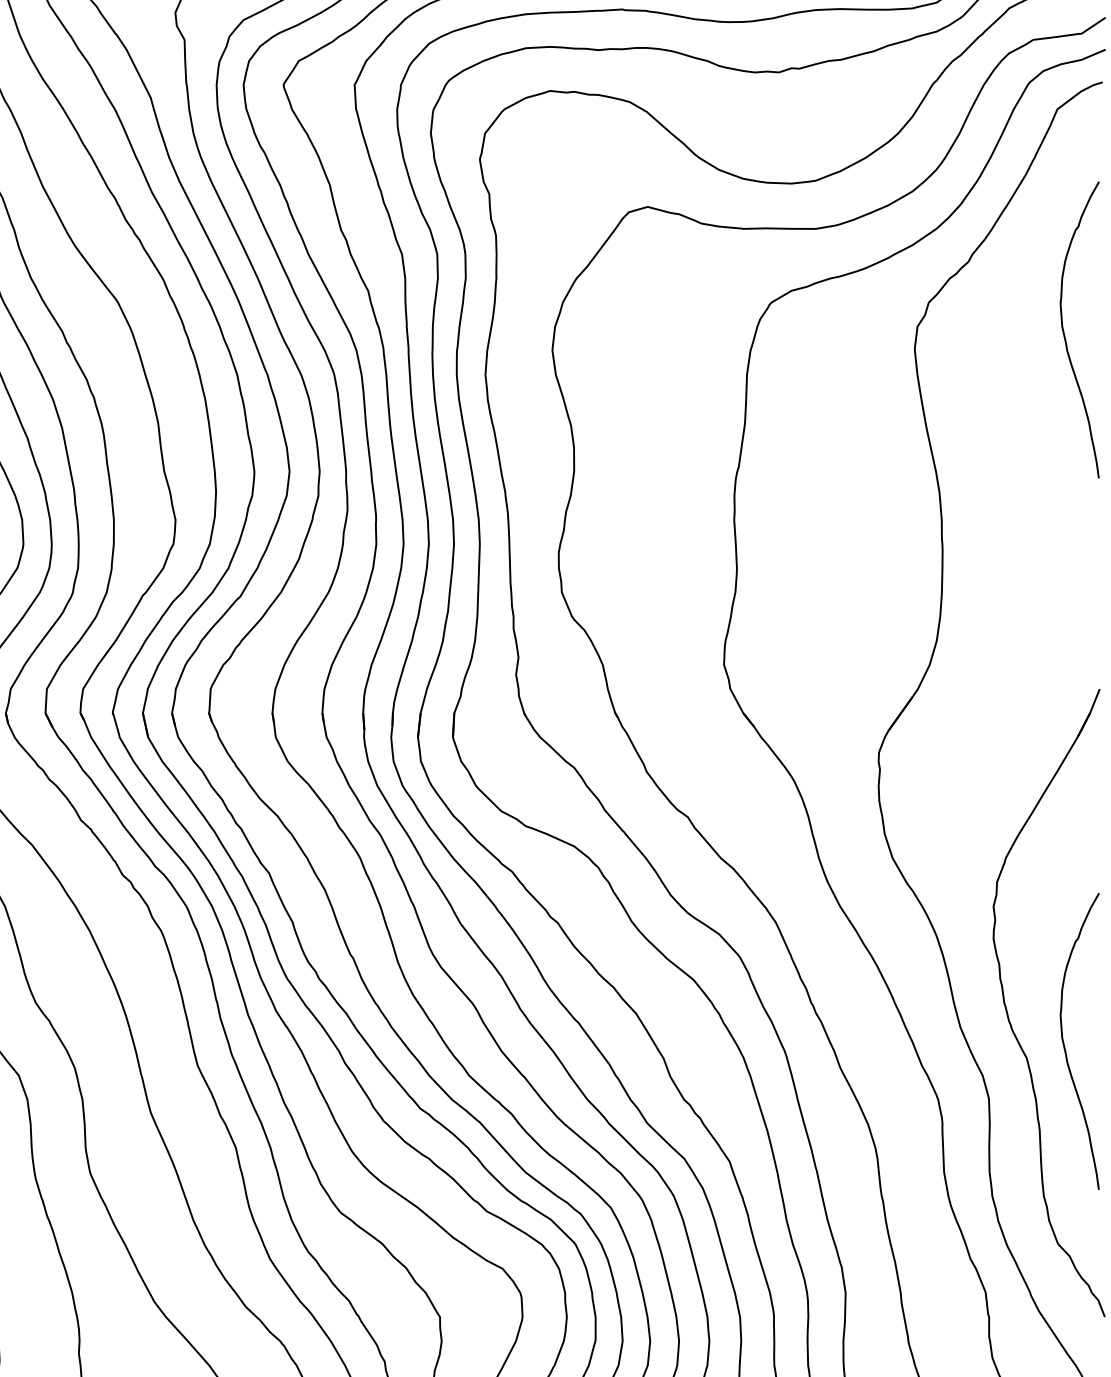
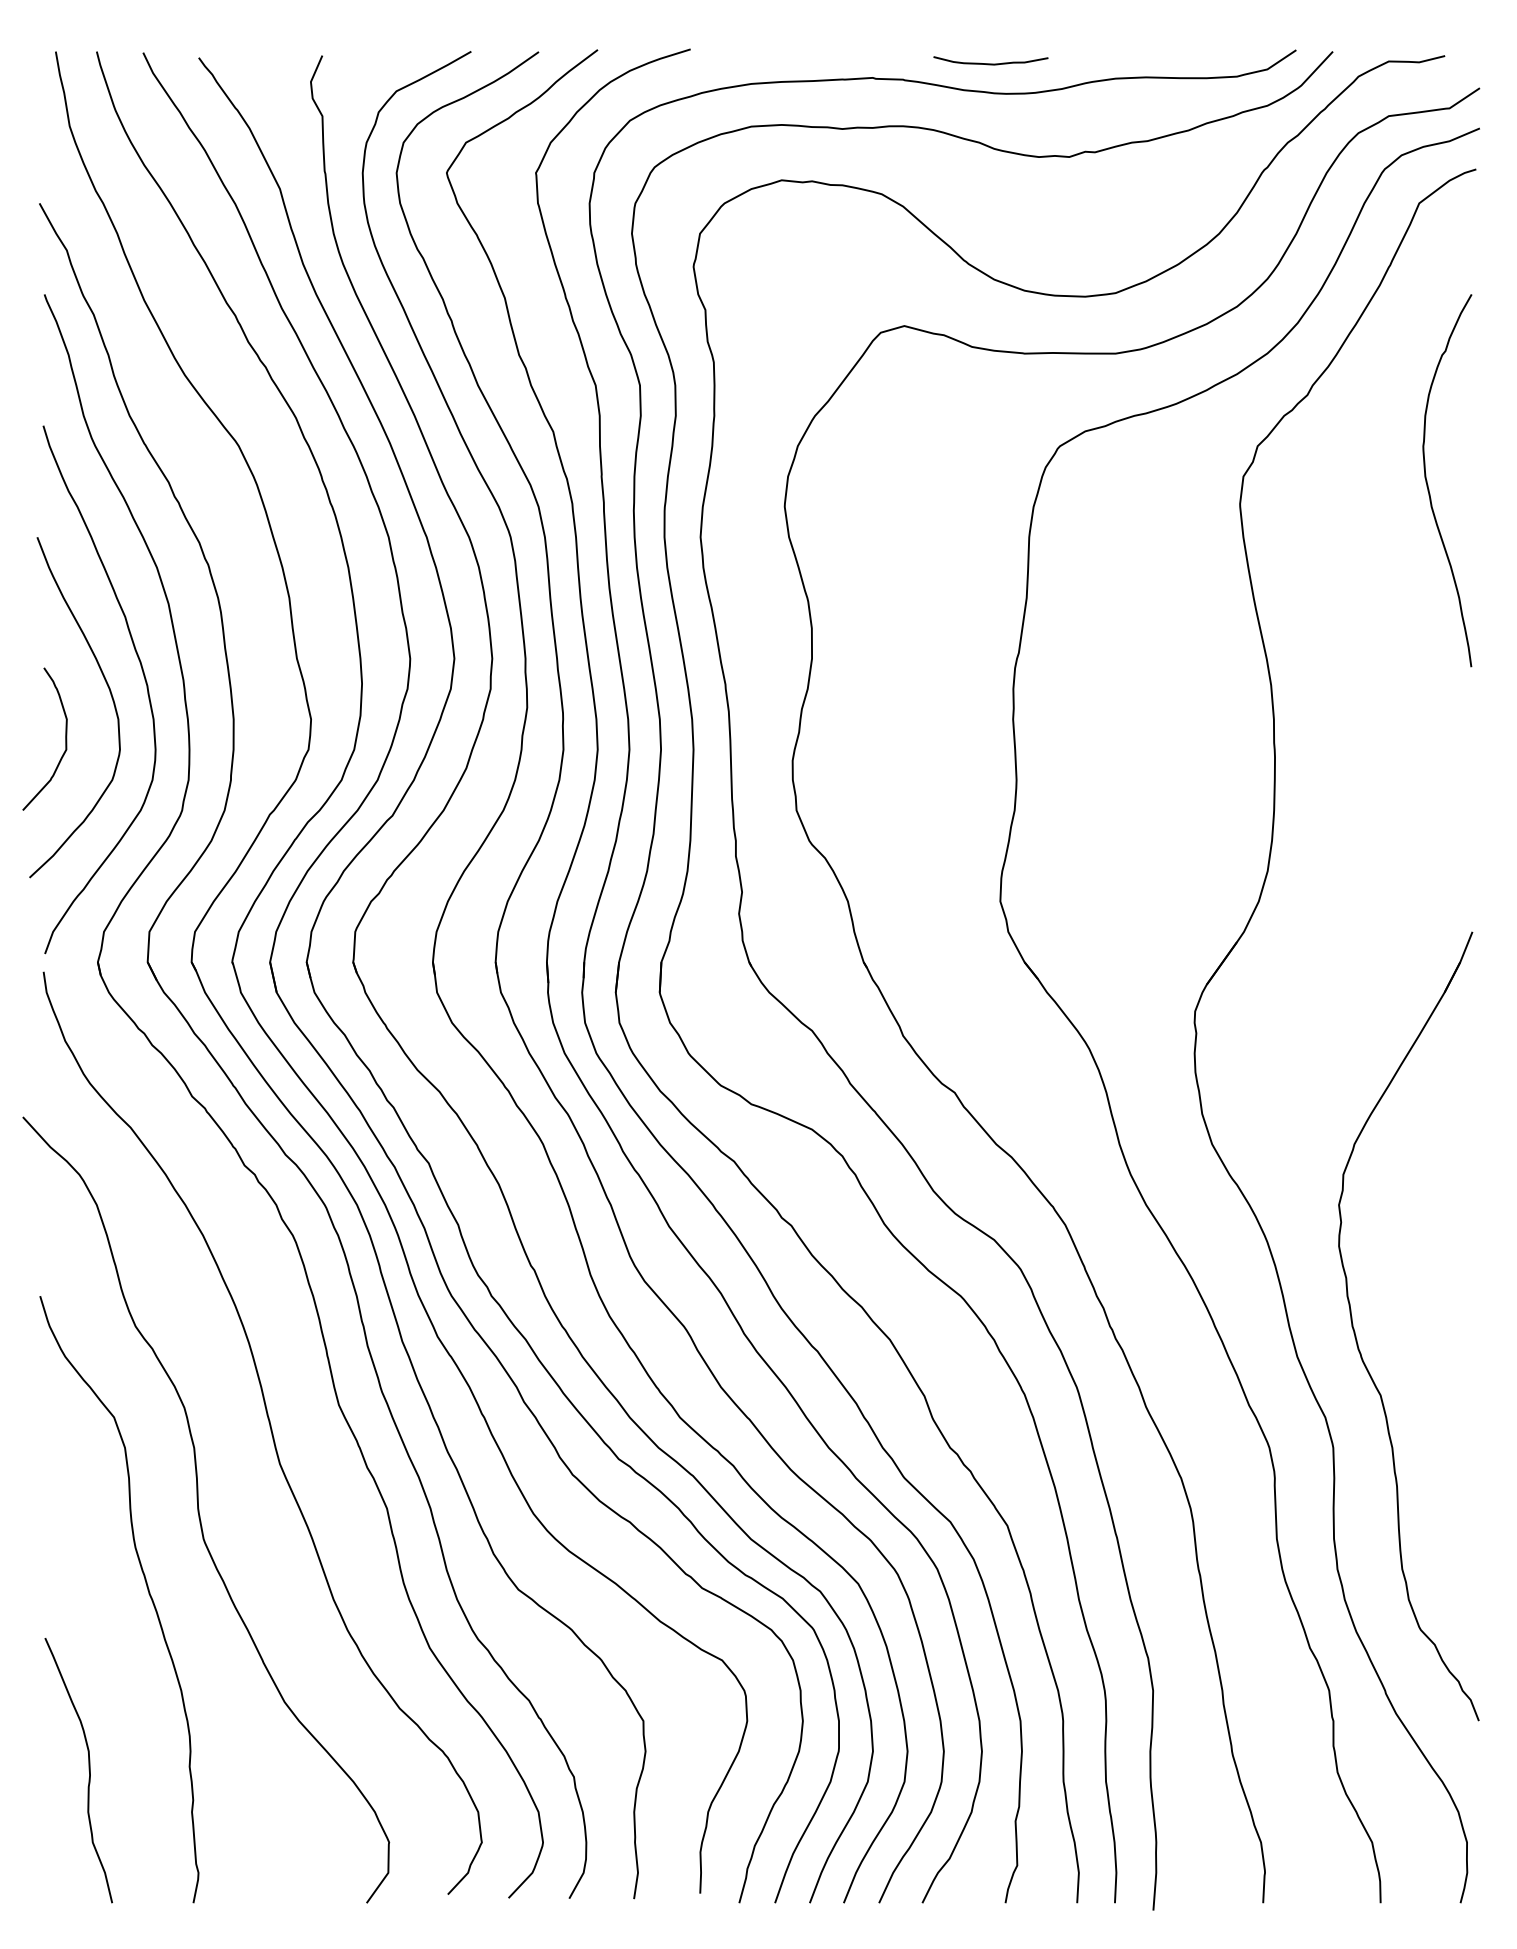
curve: (1064, 1044) -> (1428, 1378), removed

